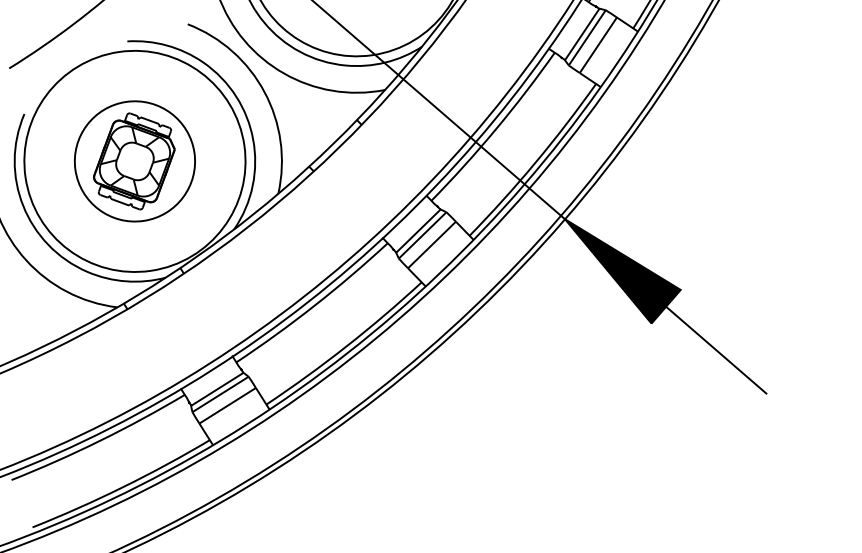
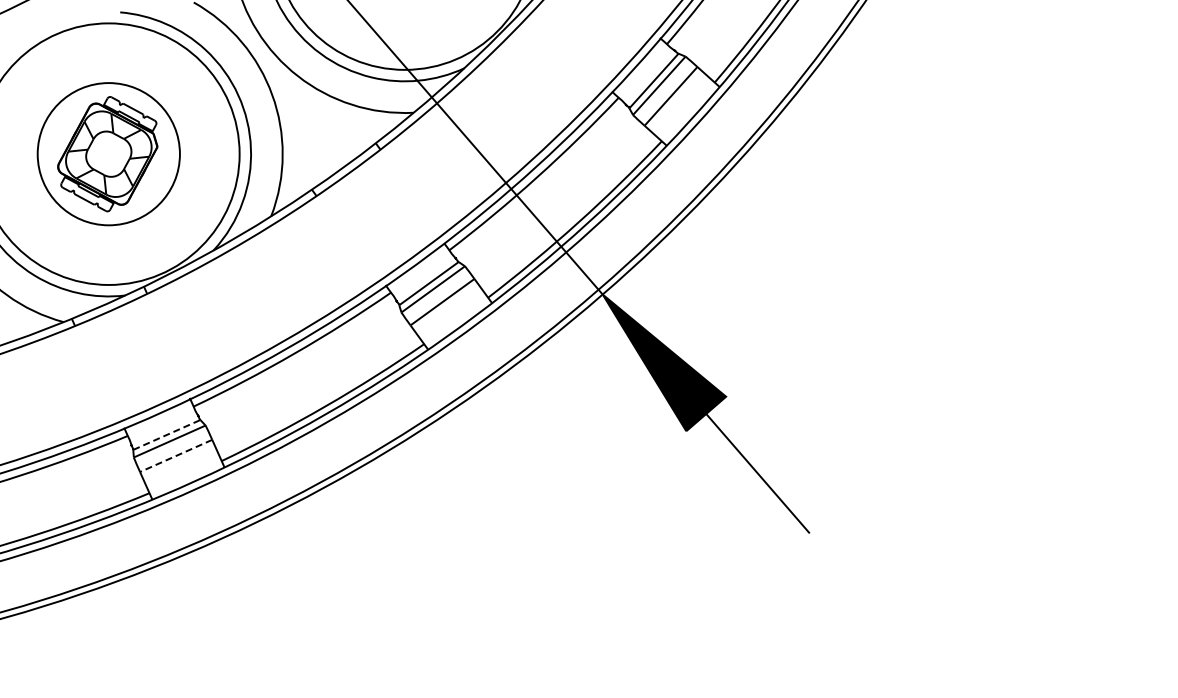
line: (217, 388) -> (166, 434), solid -> dashed
line: (227, 405) -> (176, 455), solid -> dashed

